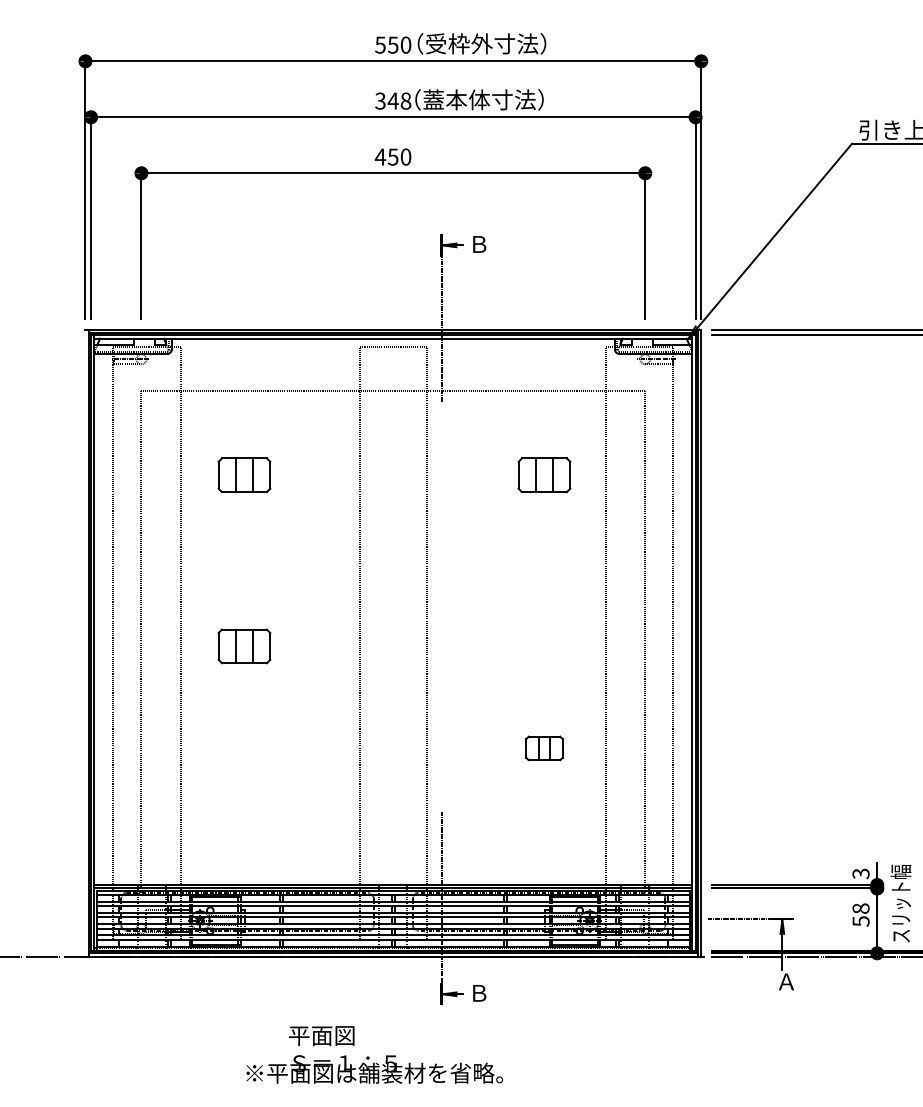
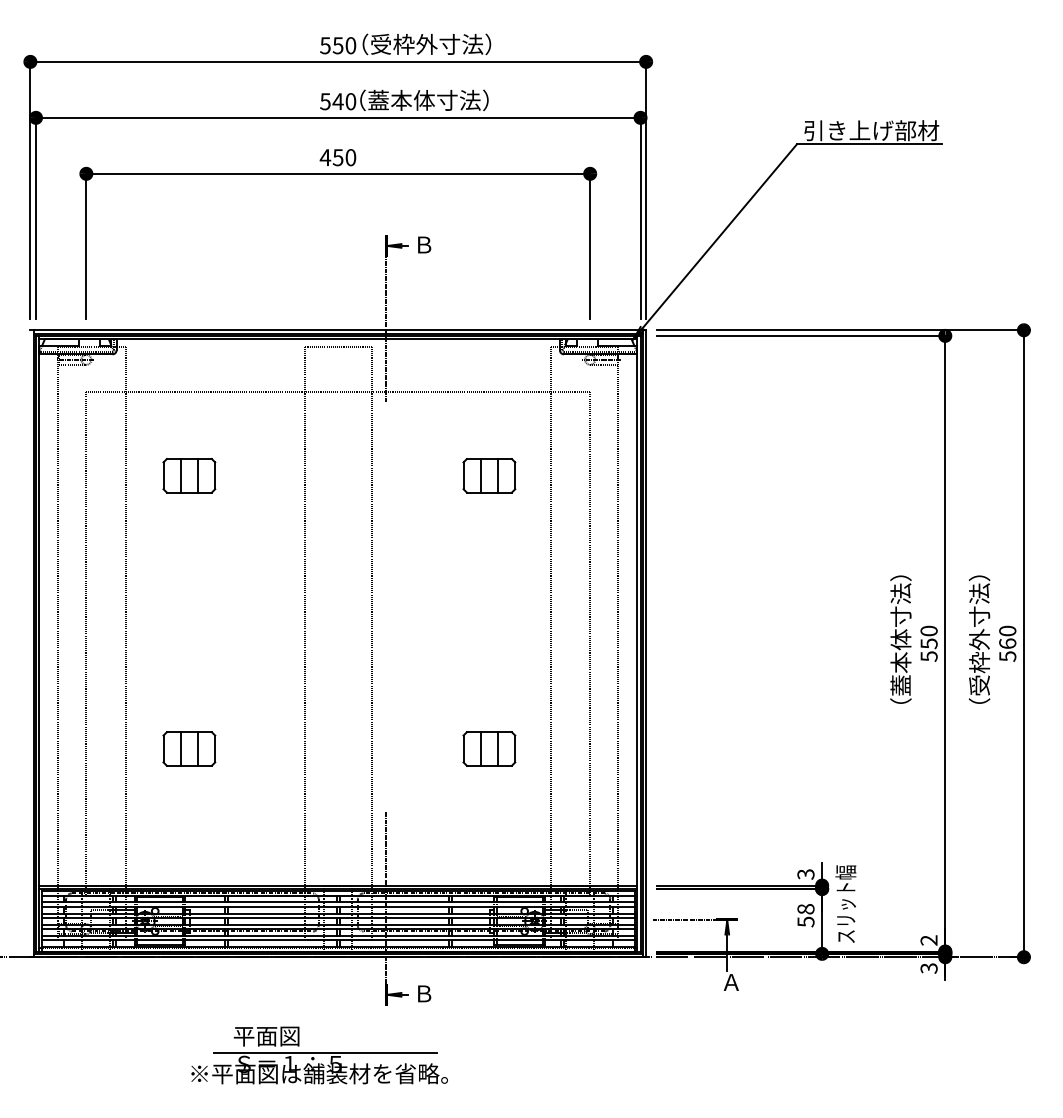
text: (393, 100) -> (338, 101), 348 -> 540
part: (244, 645) -> (189, 748), moved
part: (544, 747) -> (489, 748), size x1.43
line: (380, 1052) -> (325, 1053), added

